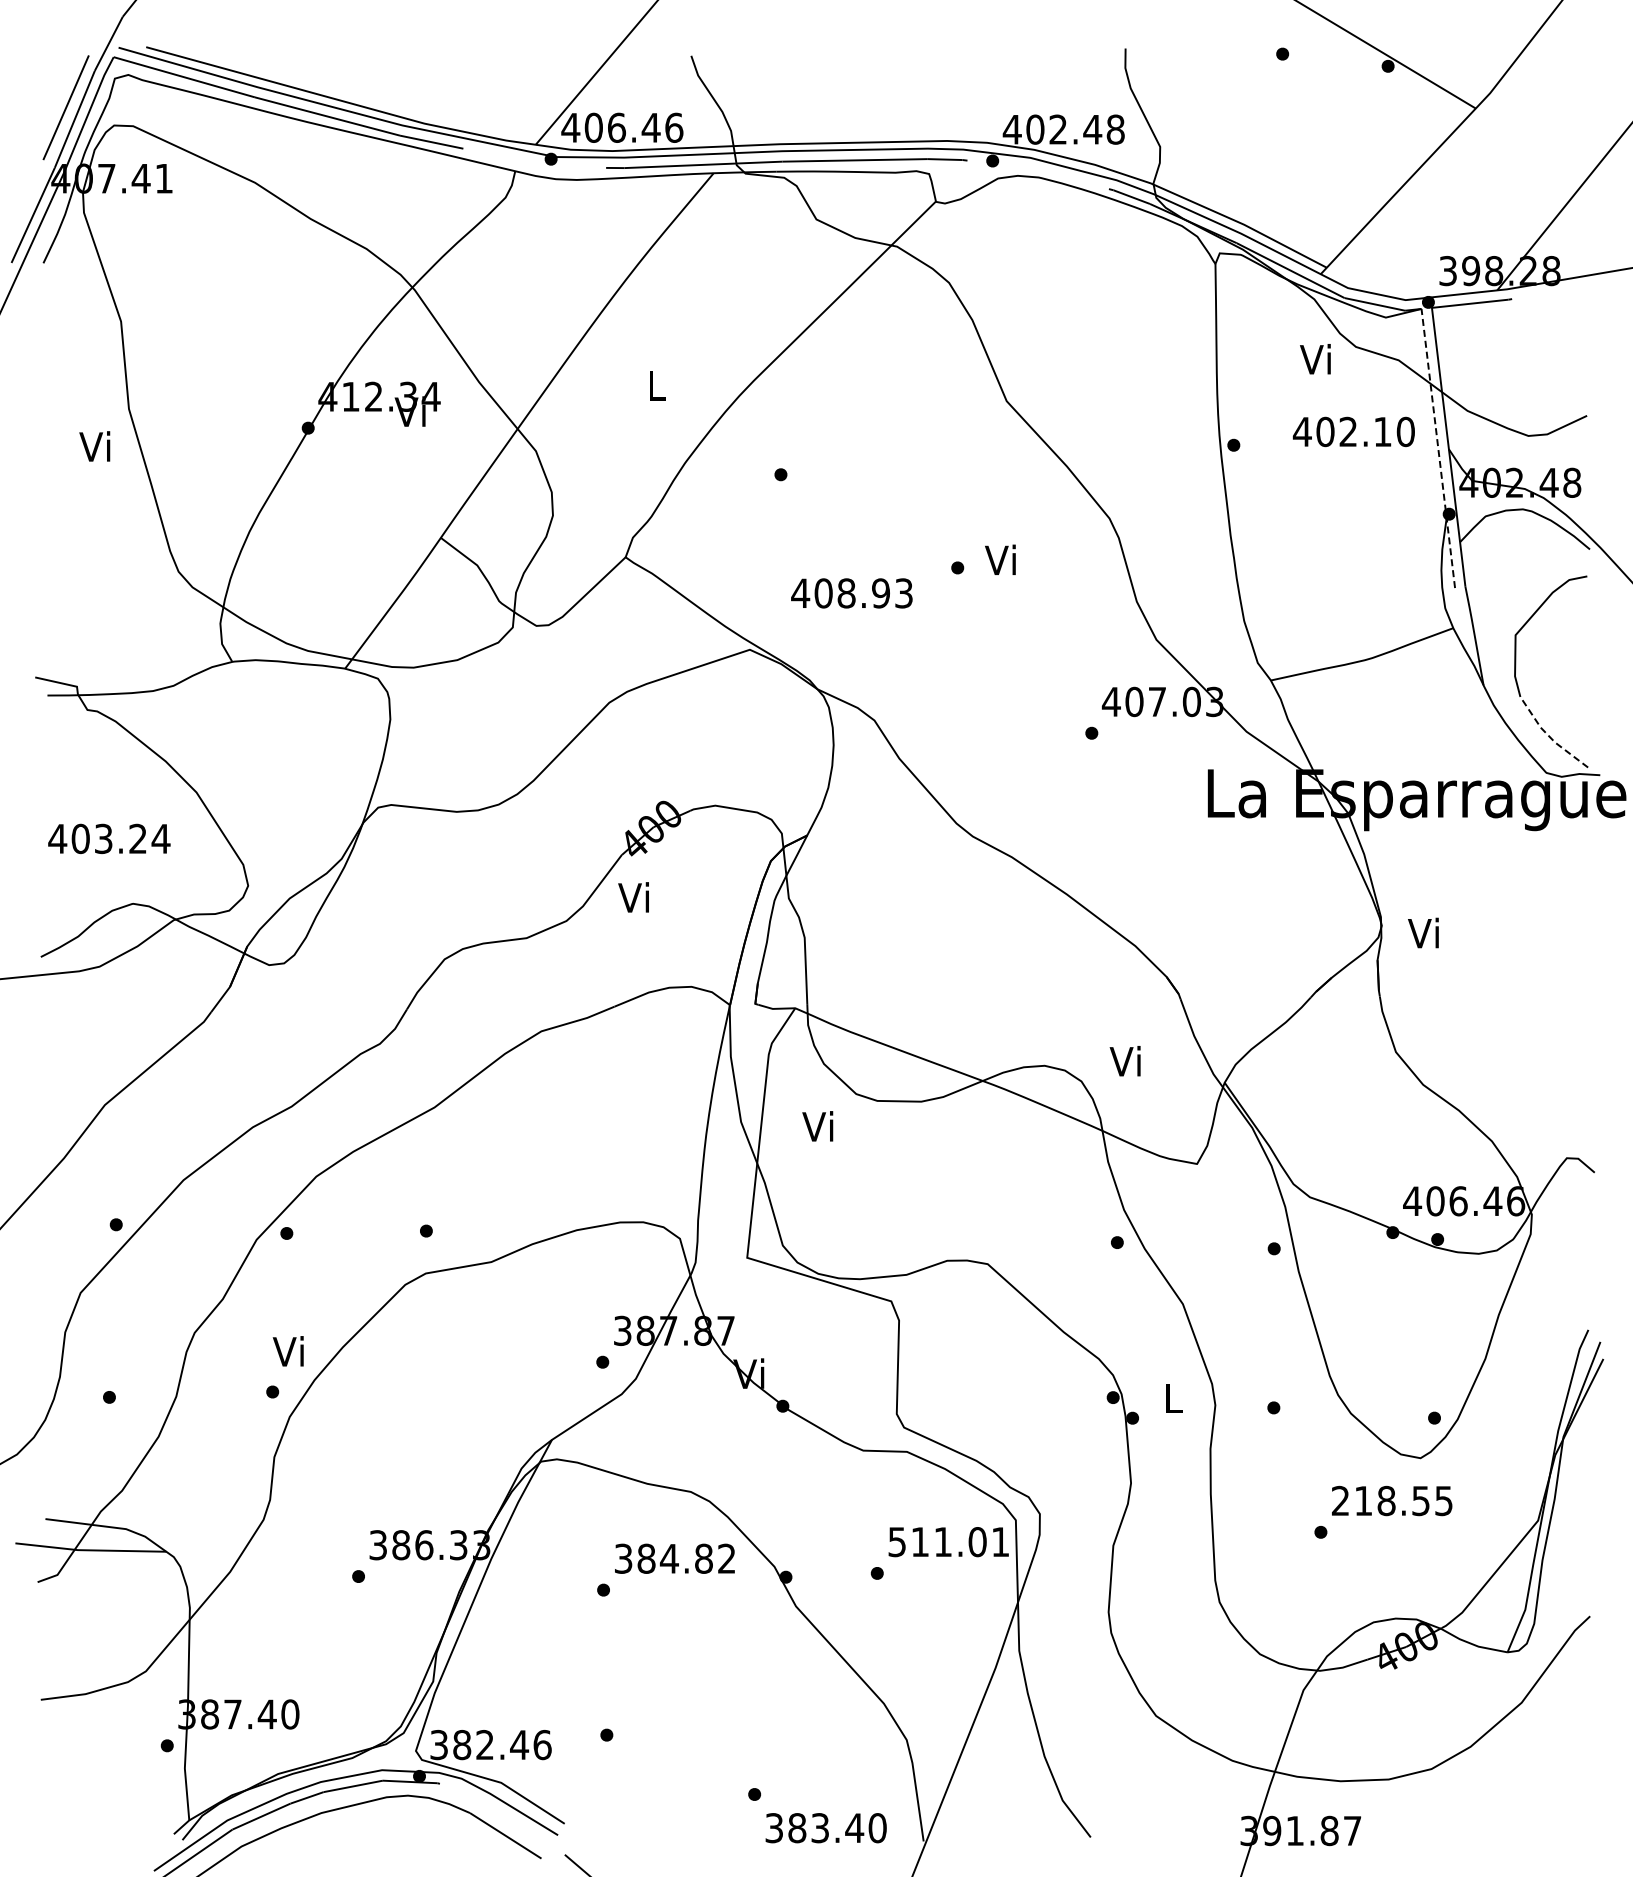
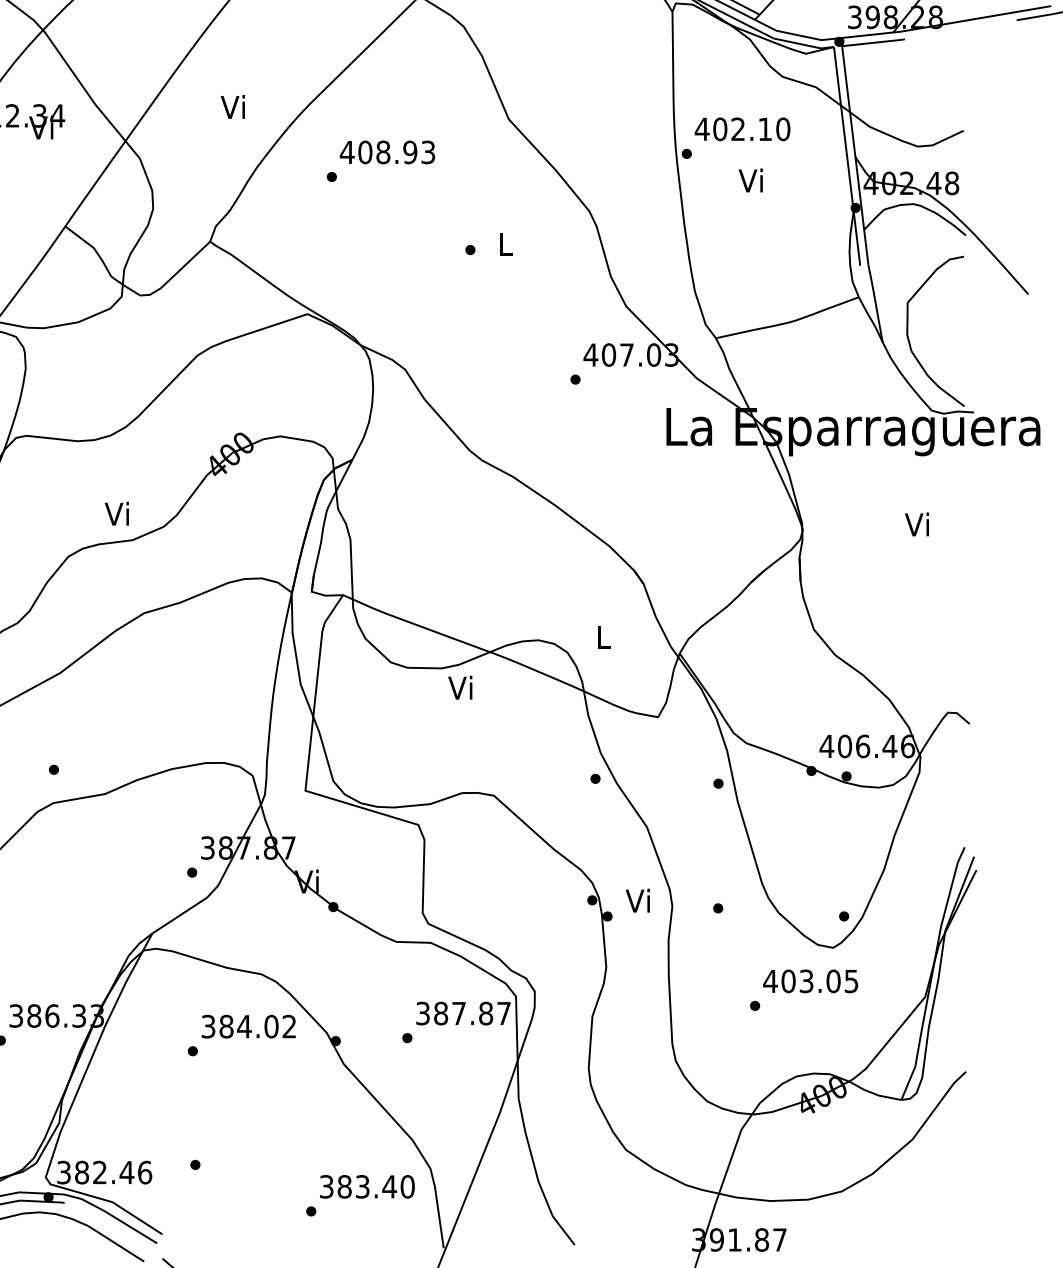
text: (1315, 359) -> (750, 180), moved
text: (654, 385) -> (232, 107), L -> Vi
text: (1353, 431) -> (742, 128), moved
line: (1438, 448) -> (847, 156), dashed -> solid
text: (1000, 559) -> (503, 243), Vi -> L
text: (851, 593) -> (387, 152), moved
line: (1549, 736) -> (934, 382), dashed -> solid
text: (633, 897) -> (116, 513), moved
text: (1423, 932) -> (917, 524), moved
text: (1124, 1061) -> (601, 636), Vi -> L
text: (817, 1126) -> (460, 687), moved
text: (1170, 1397) -> (637, 900), L -> Vi
text: (1380, 1500) -> (801, 980), 218.55 -> 403.05
text: (949, 1542) -> (463, 1013), 511.01 -> 387.87
text: (704, 1558) -> (271, 1026), 384.82 -> 384.02
text: (825, 1828) -> (366, 1187), moved

